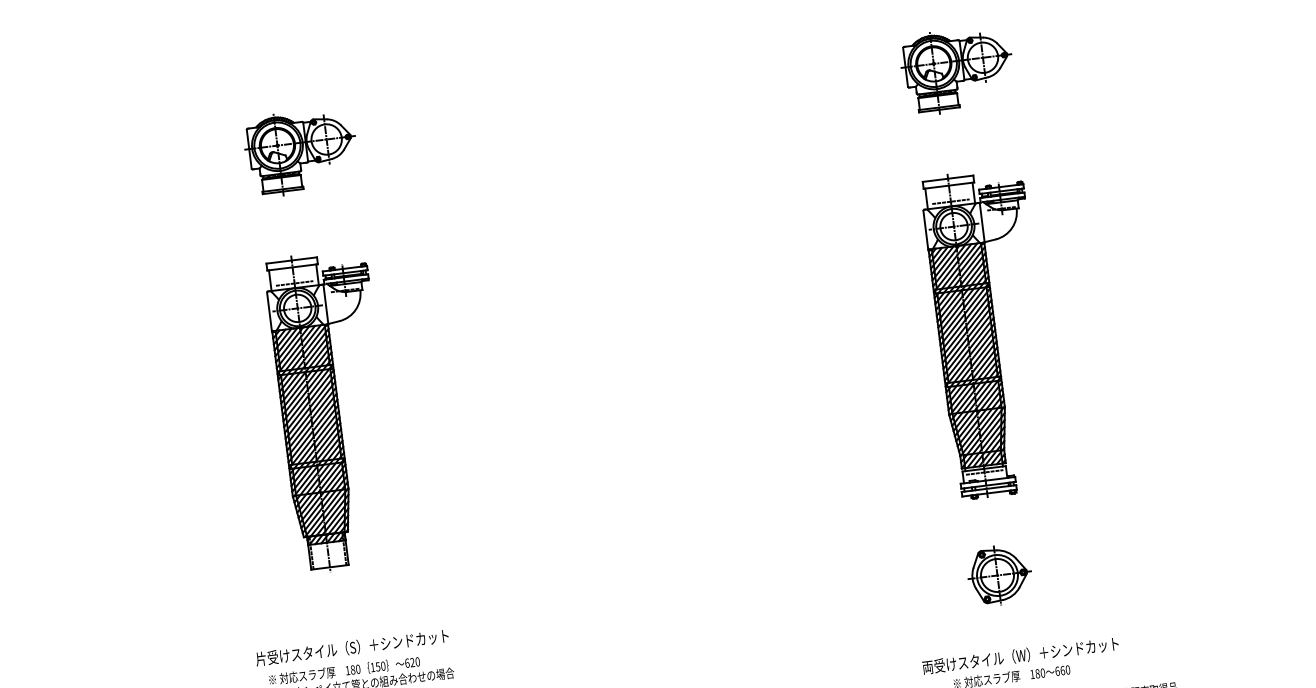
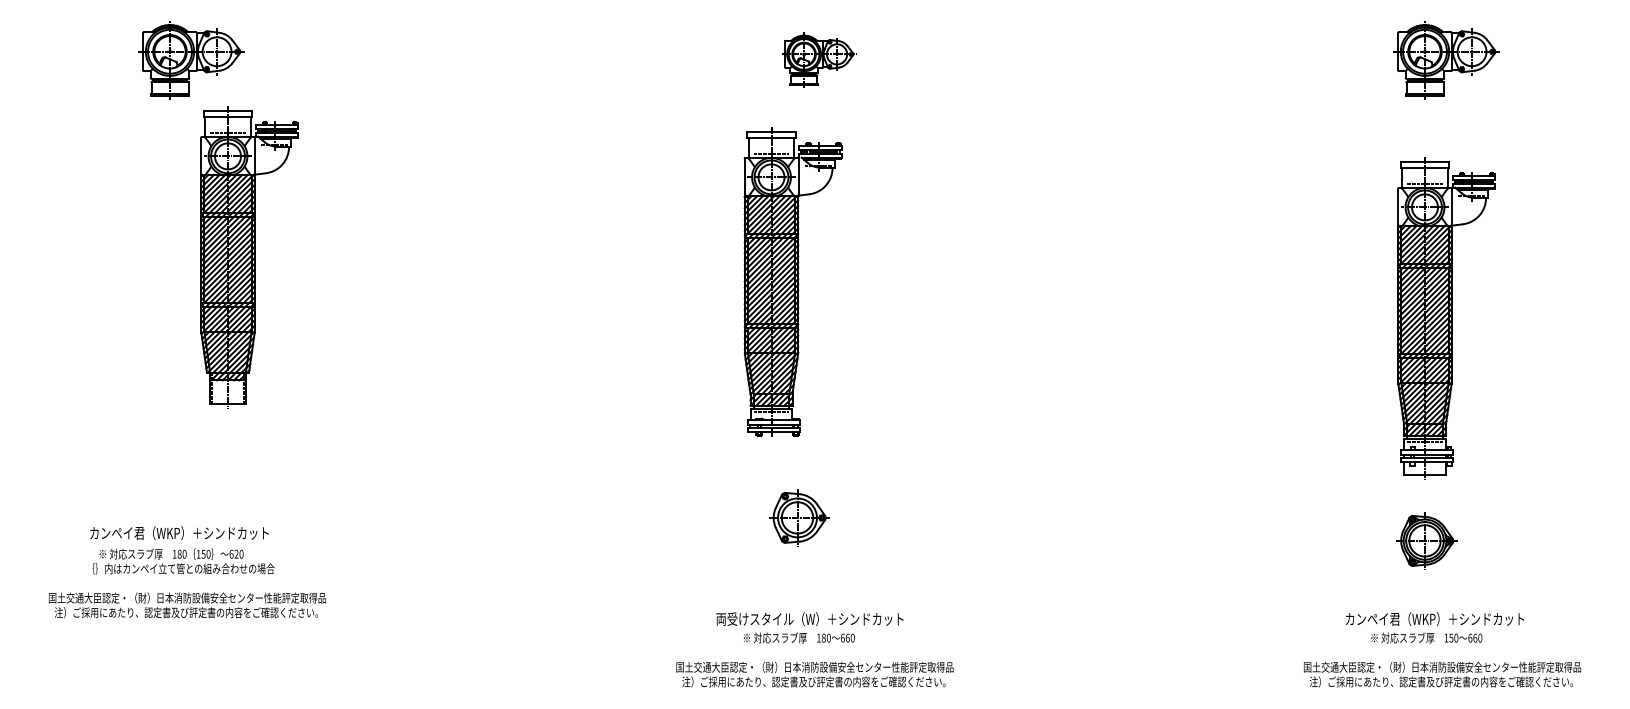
part: (957, 70) -> (819, 60), size x0.7
part: (989, 332) -> (792, 281), moved
part: (333, 411) -> (249, 257), moved
part: (999, 574) -> (799, 517), moved
text: (352, 647) -> (181, 533), 片受けスタイル（S）＋シンドカット -> カンペイ君（WKP）＋シンドカット

